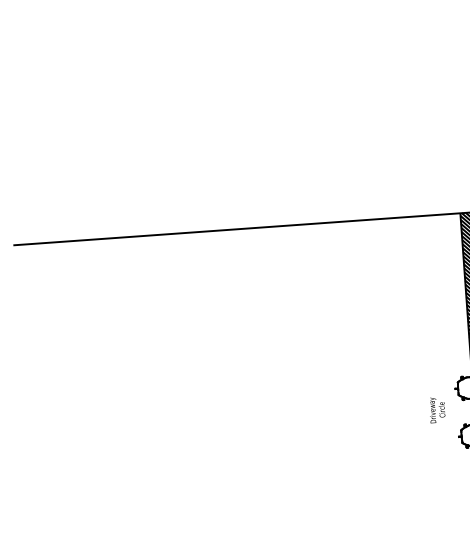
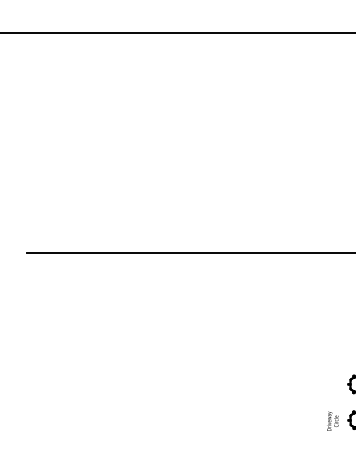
text: (436, 409) -> (332, 420), moved

